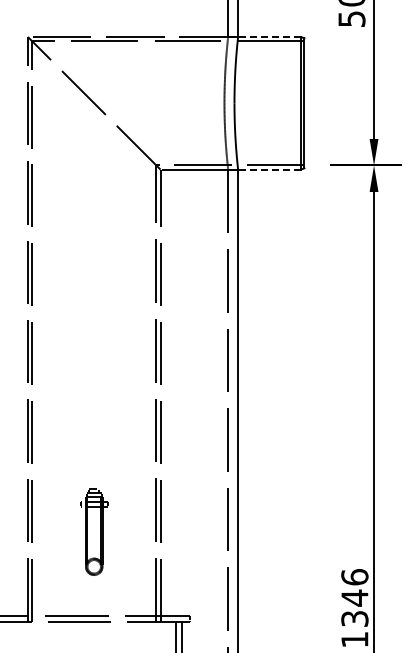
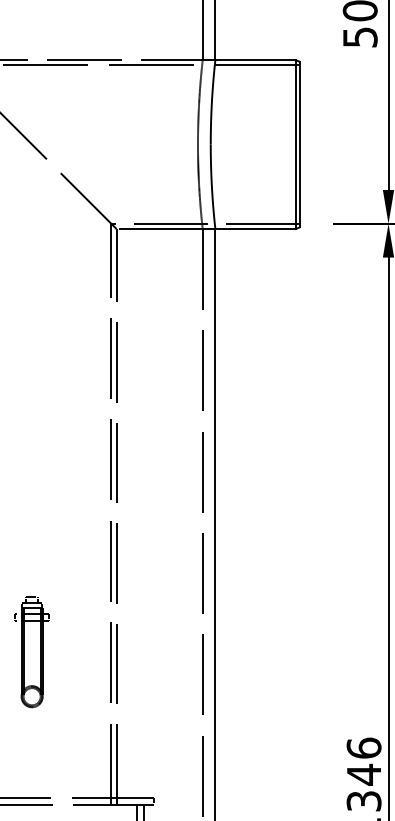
line: (269, 36) -> (255, 59), dashed -> solid
line: (269, 169) -> (255, 228), dashed -> solid
part: (94, 531) -> (32, 651), moved

